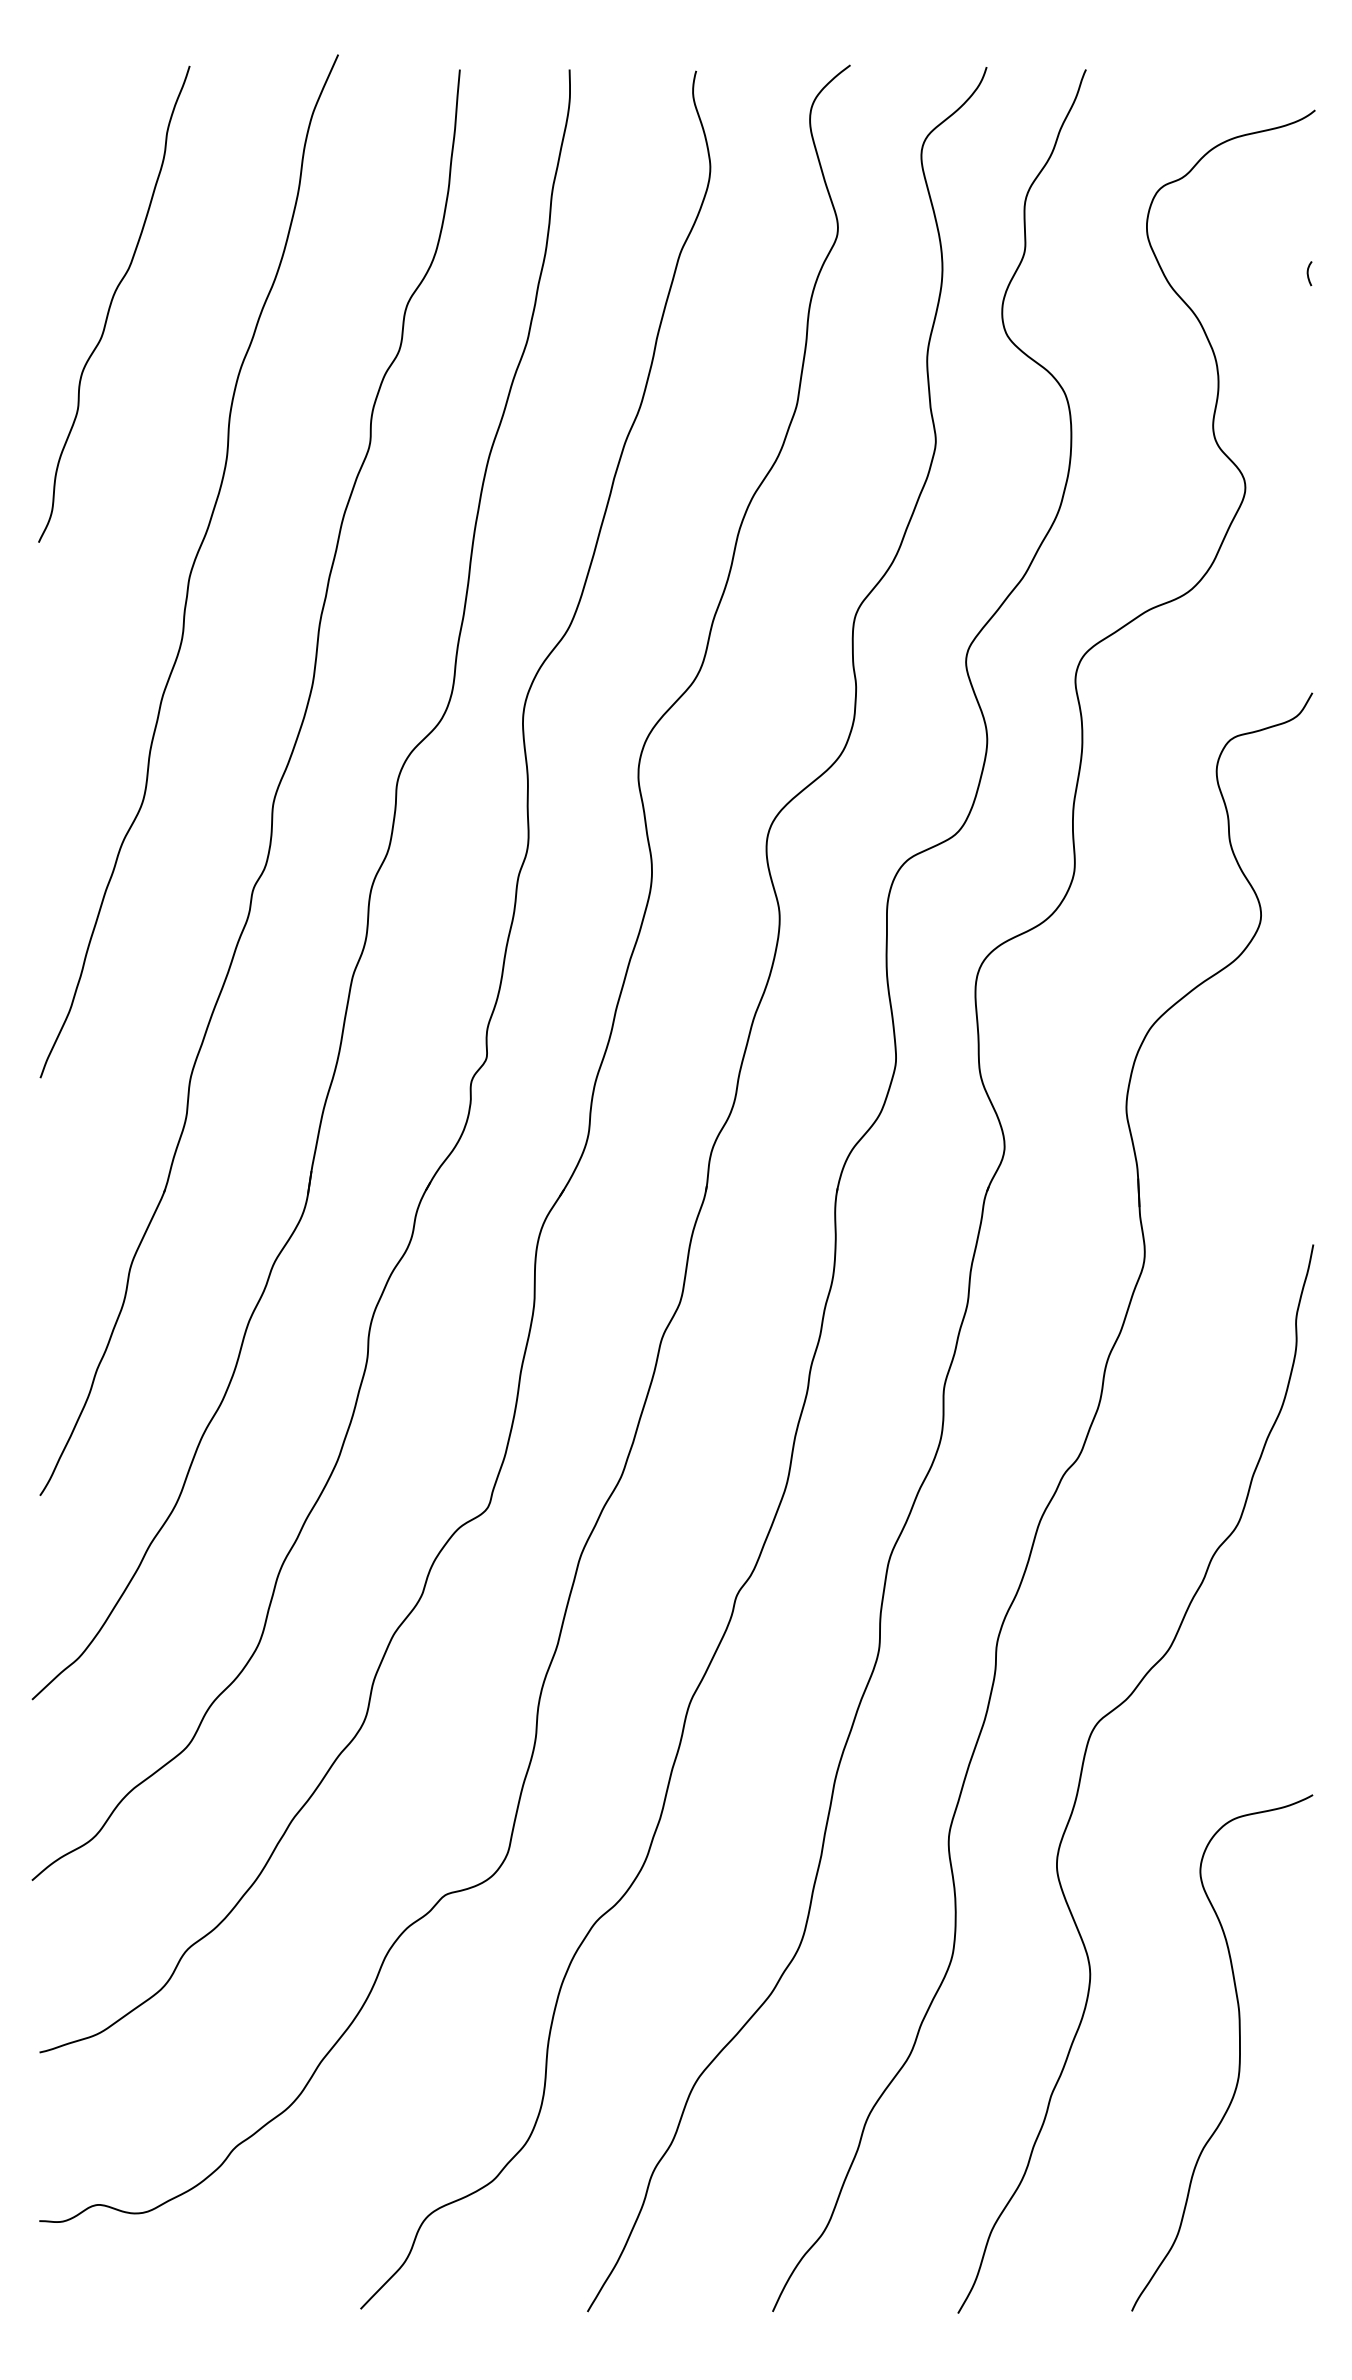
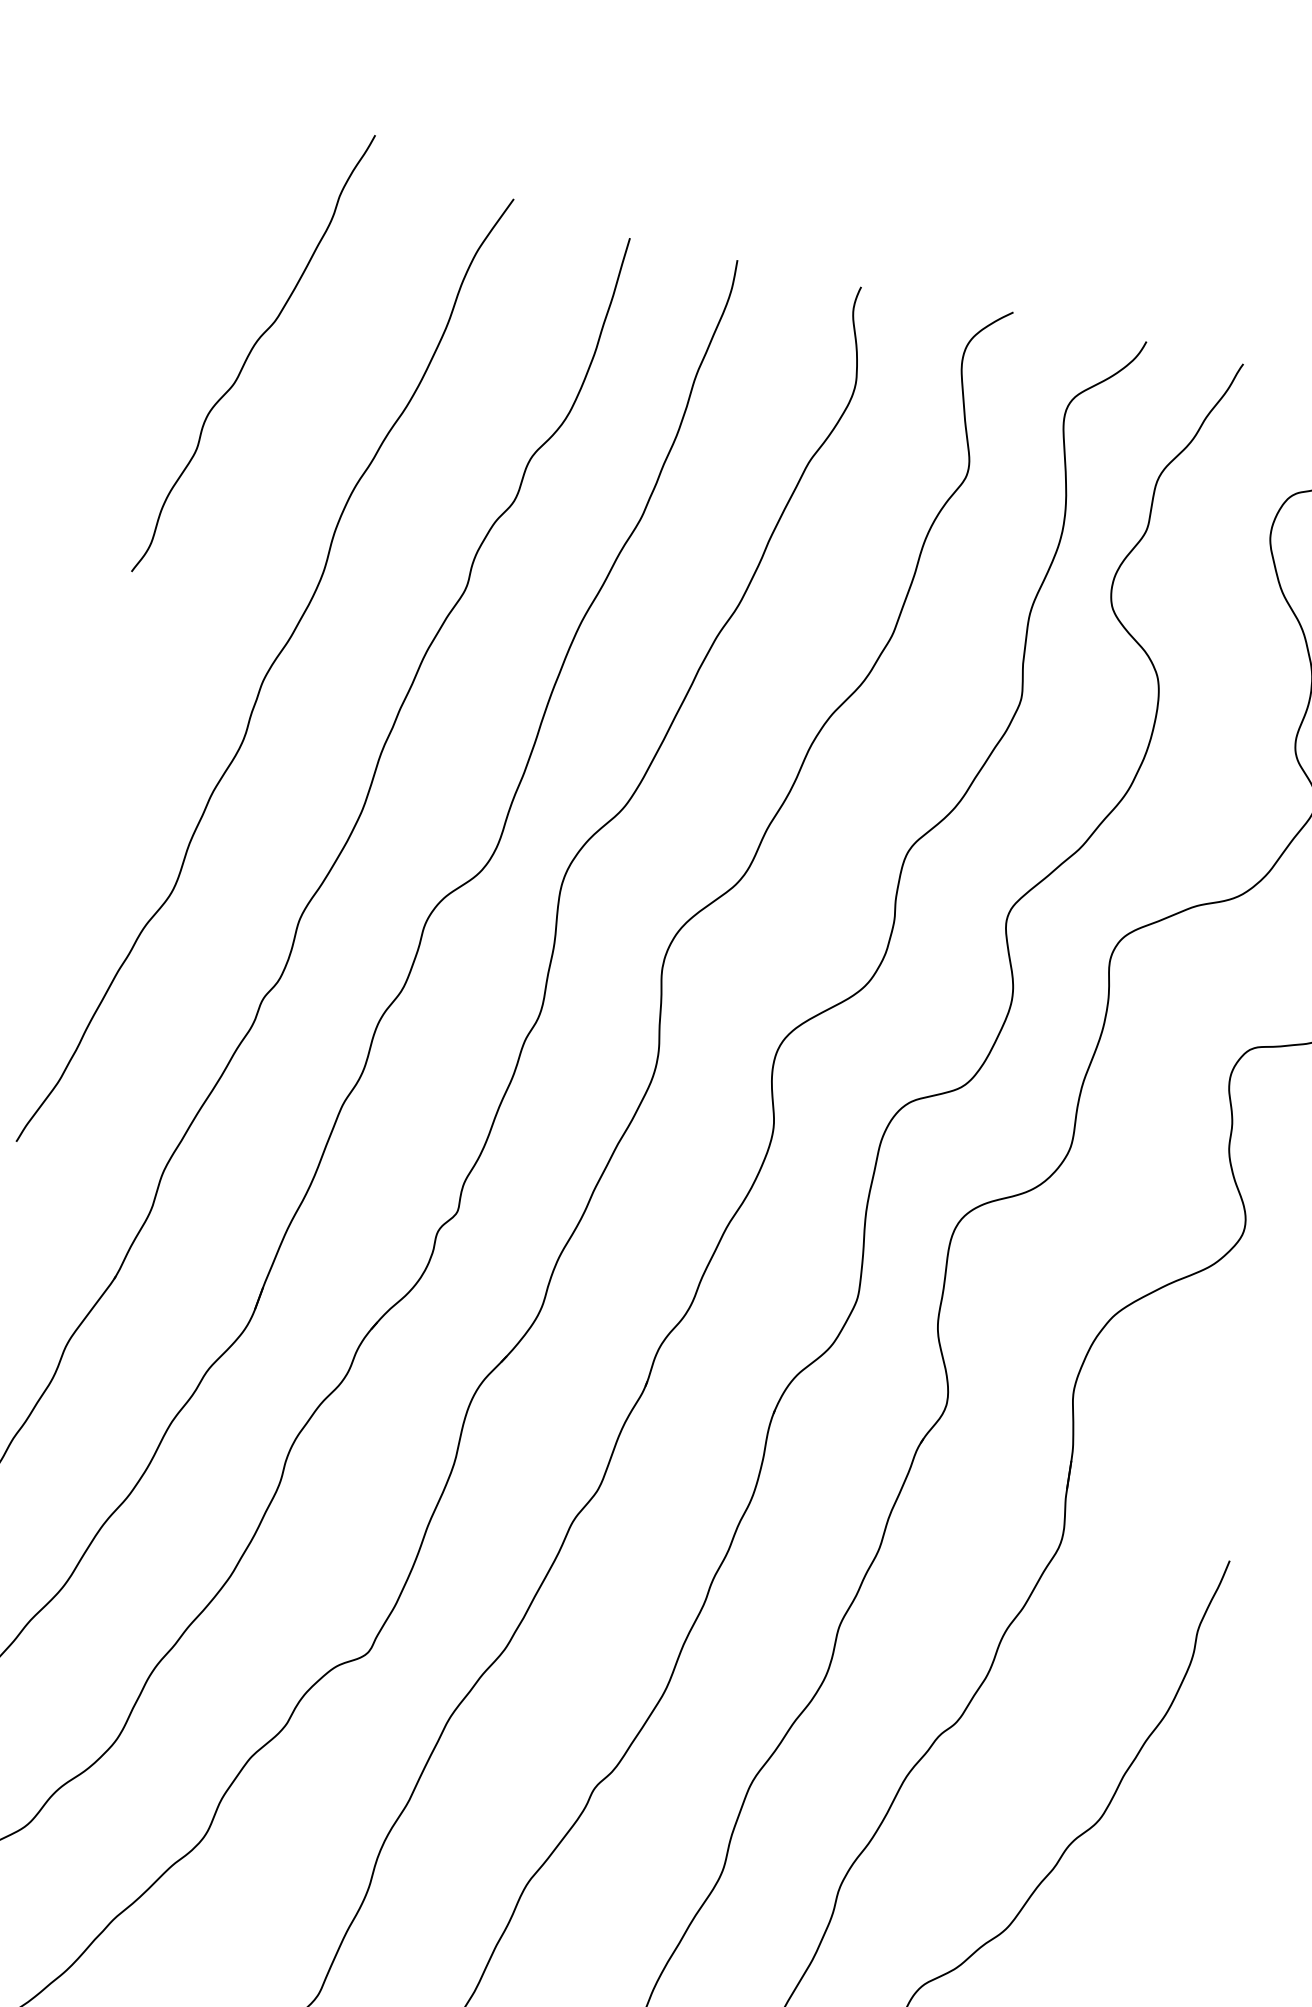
curve: (112, 302) -> (252, 351), moved

